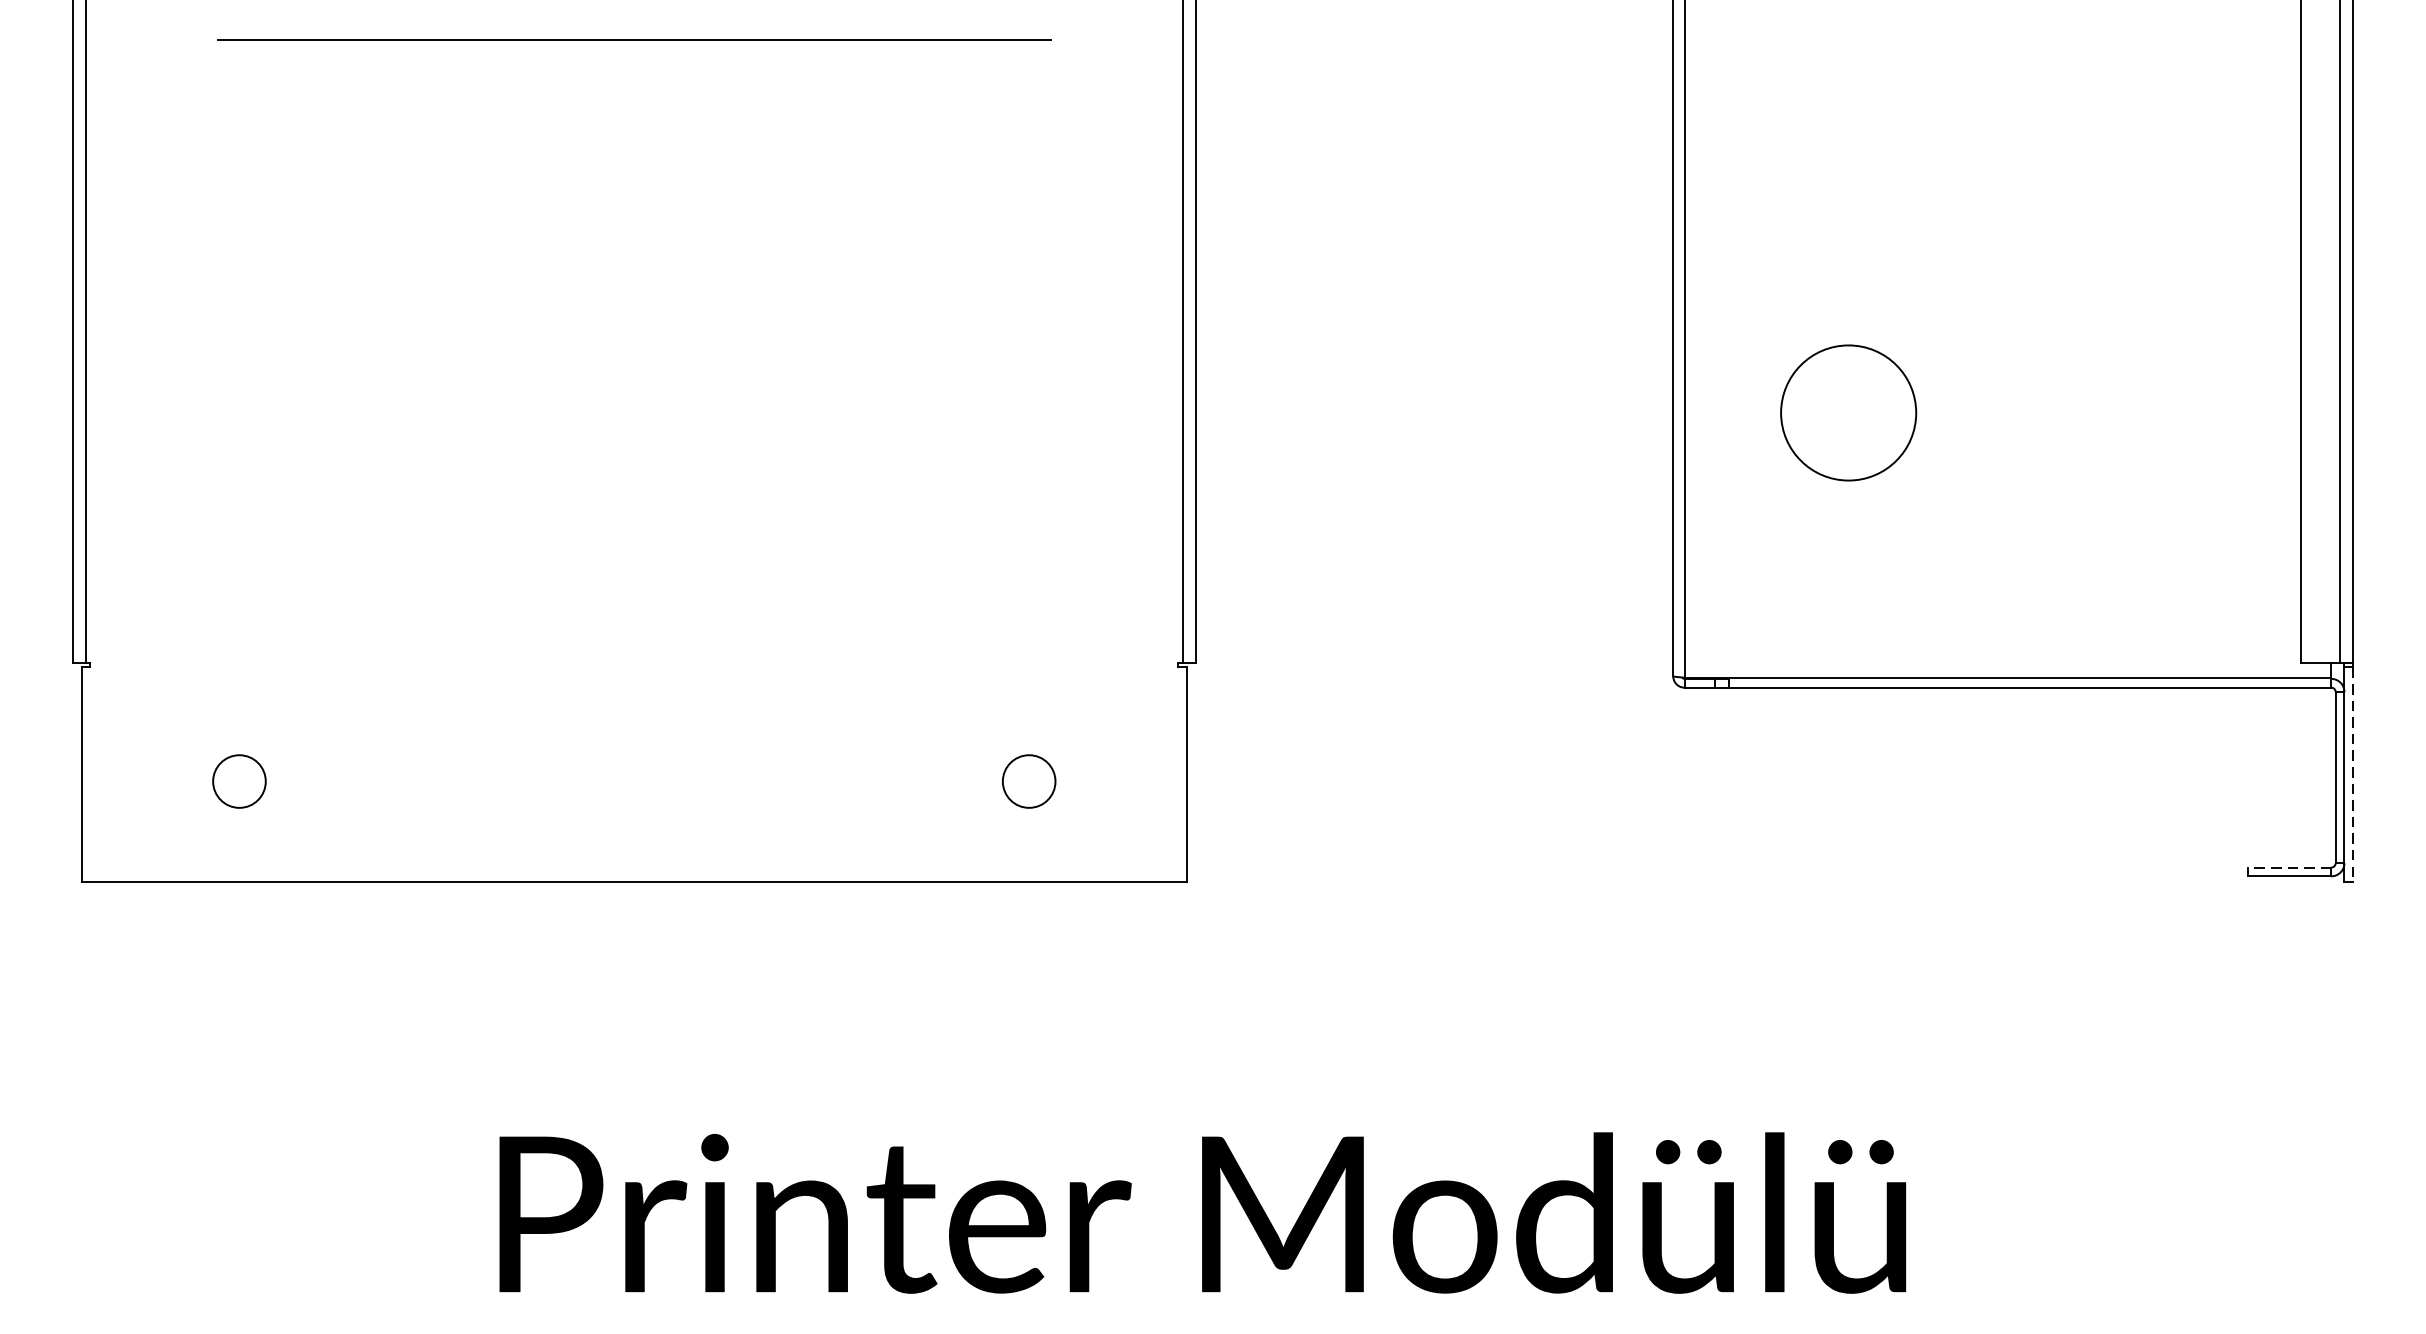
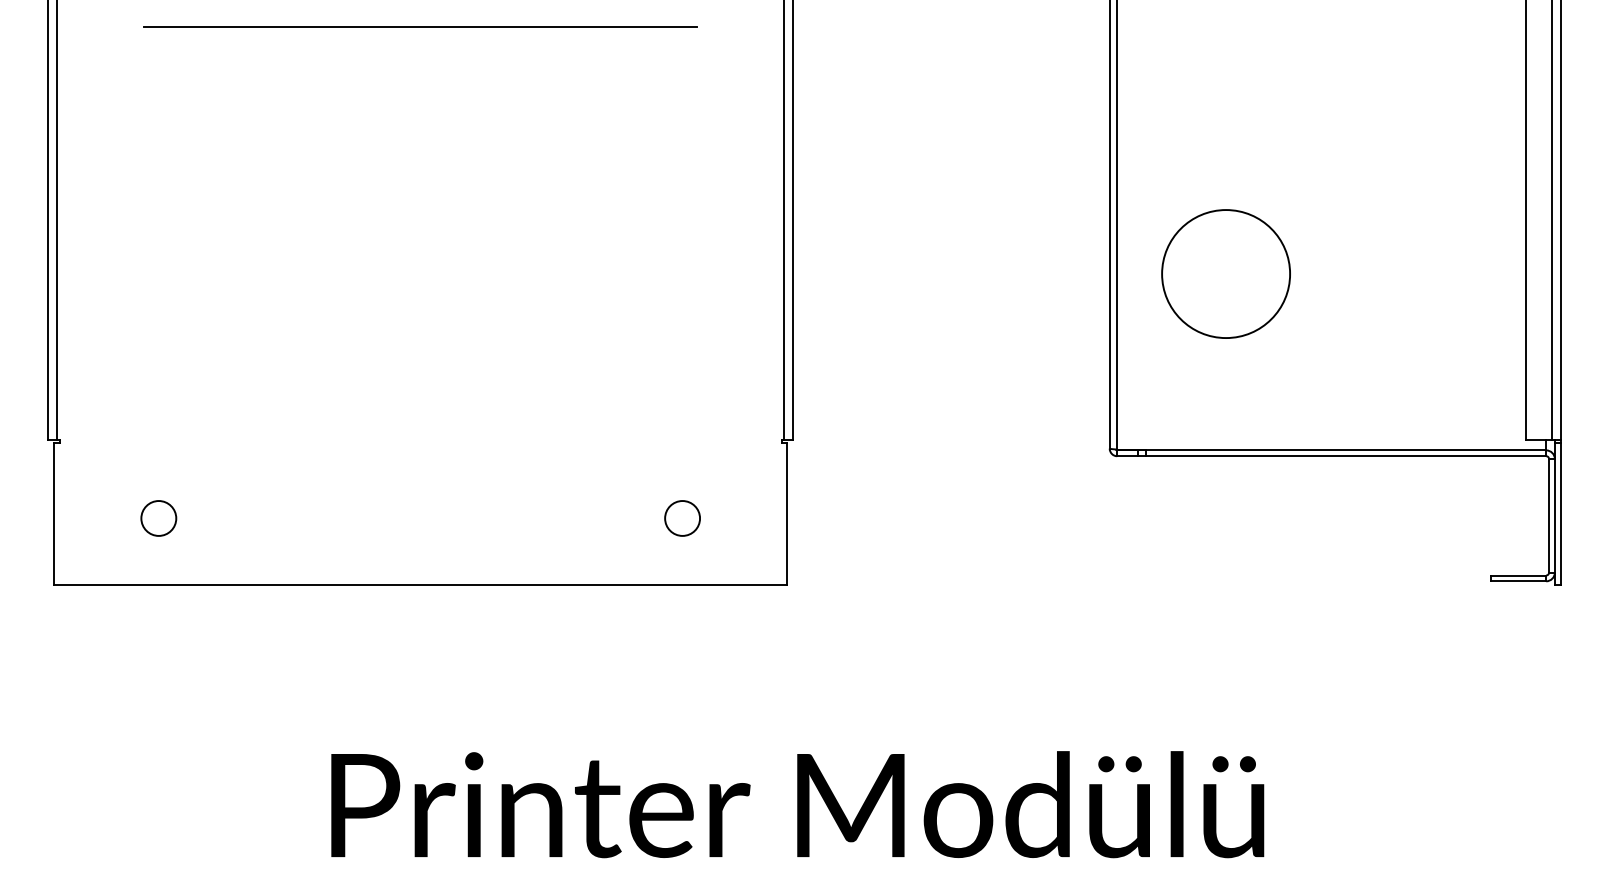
circle: (1847, 412) -> (1225, 273), size x1.43
line: (2352, 775) -> (1560, 514), dashed -> solid
line: (2289, 867) -> (1518, 575), dashed -> solid

